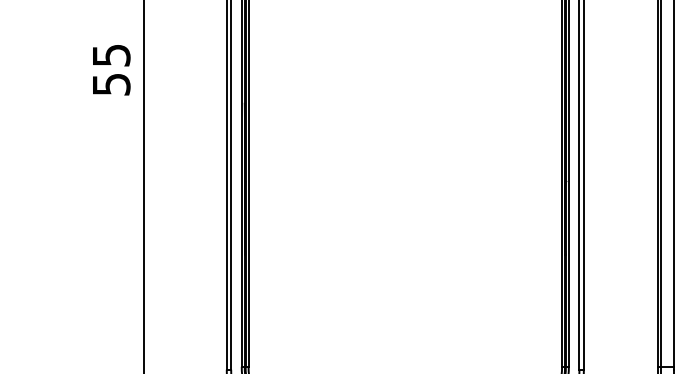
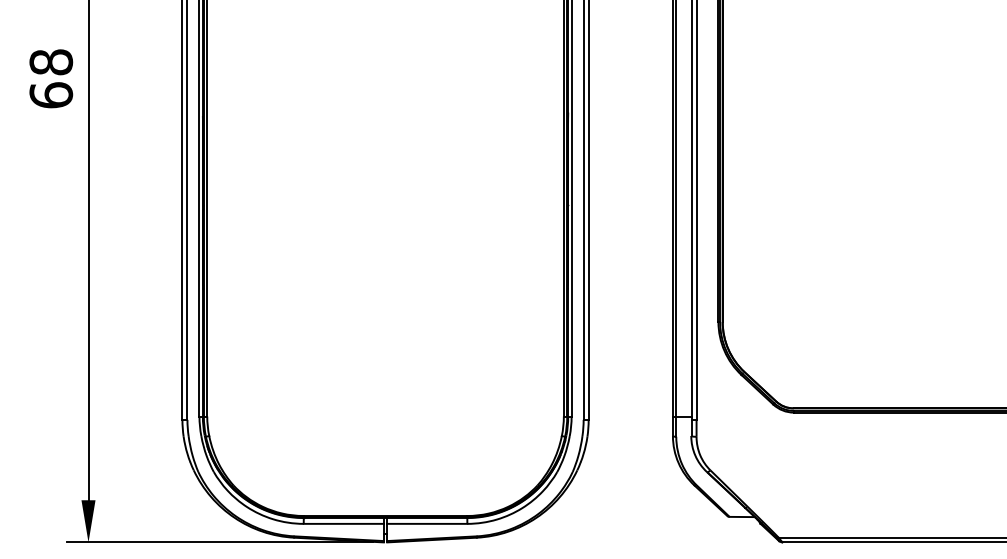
text: (111, 69) -> (51, 78), 55 -> 68

